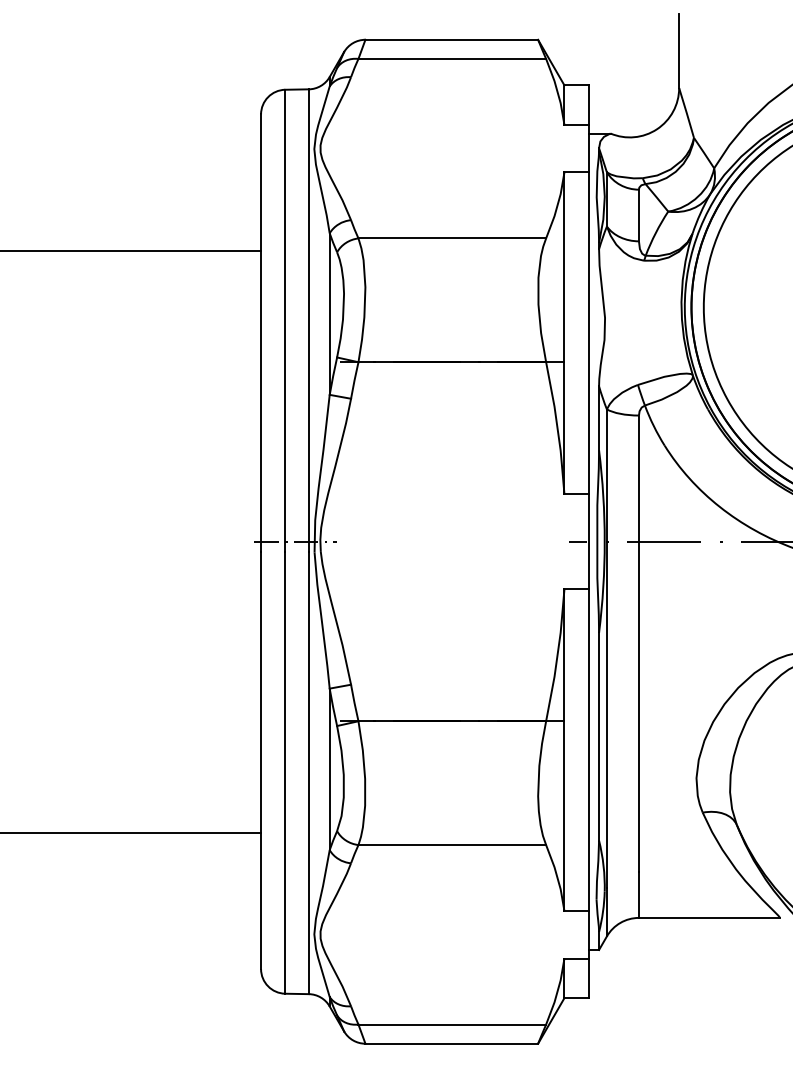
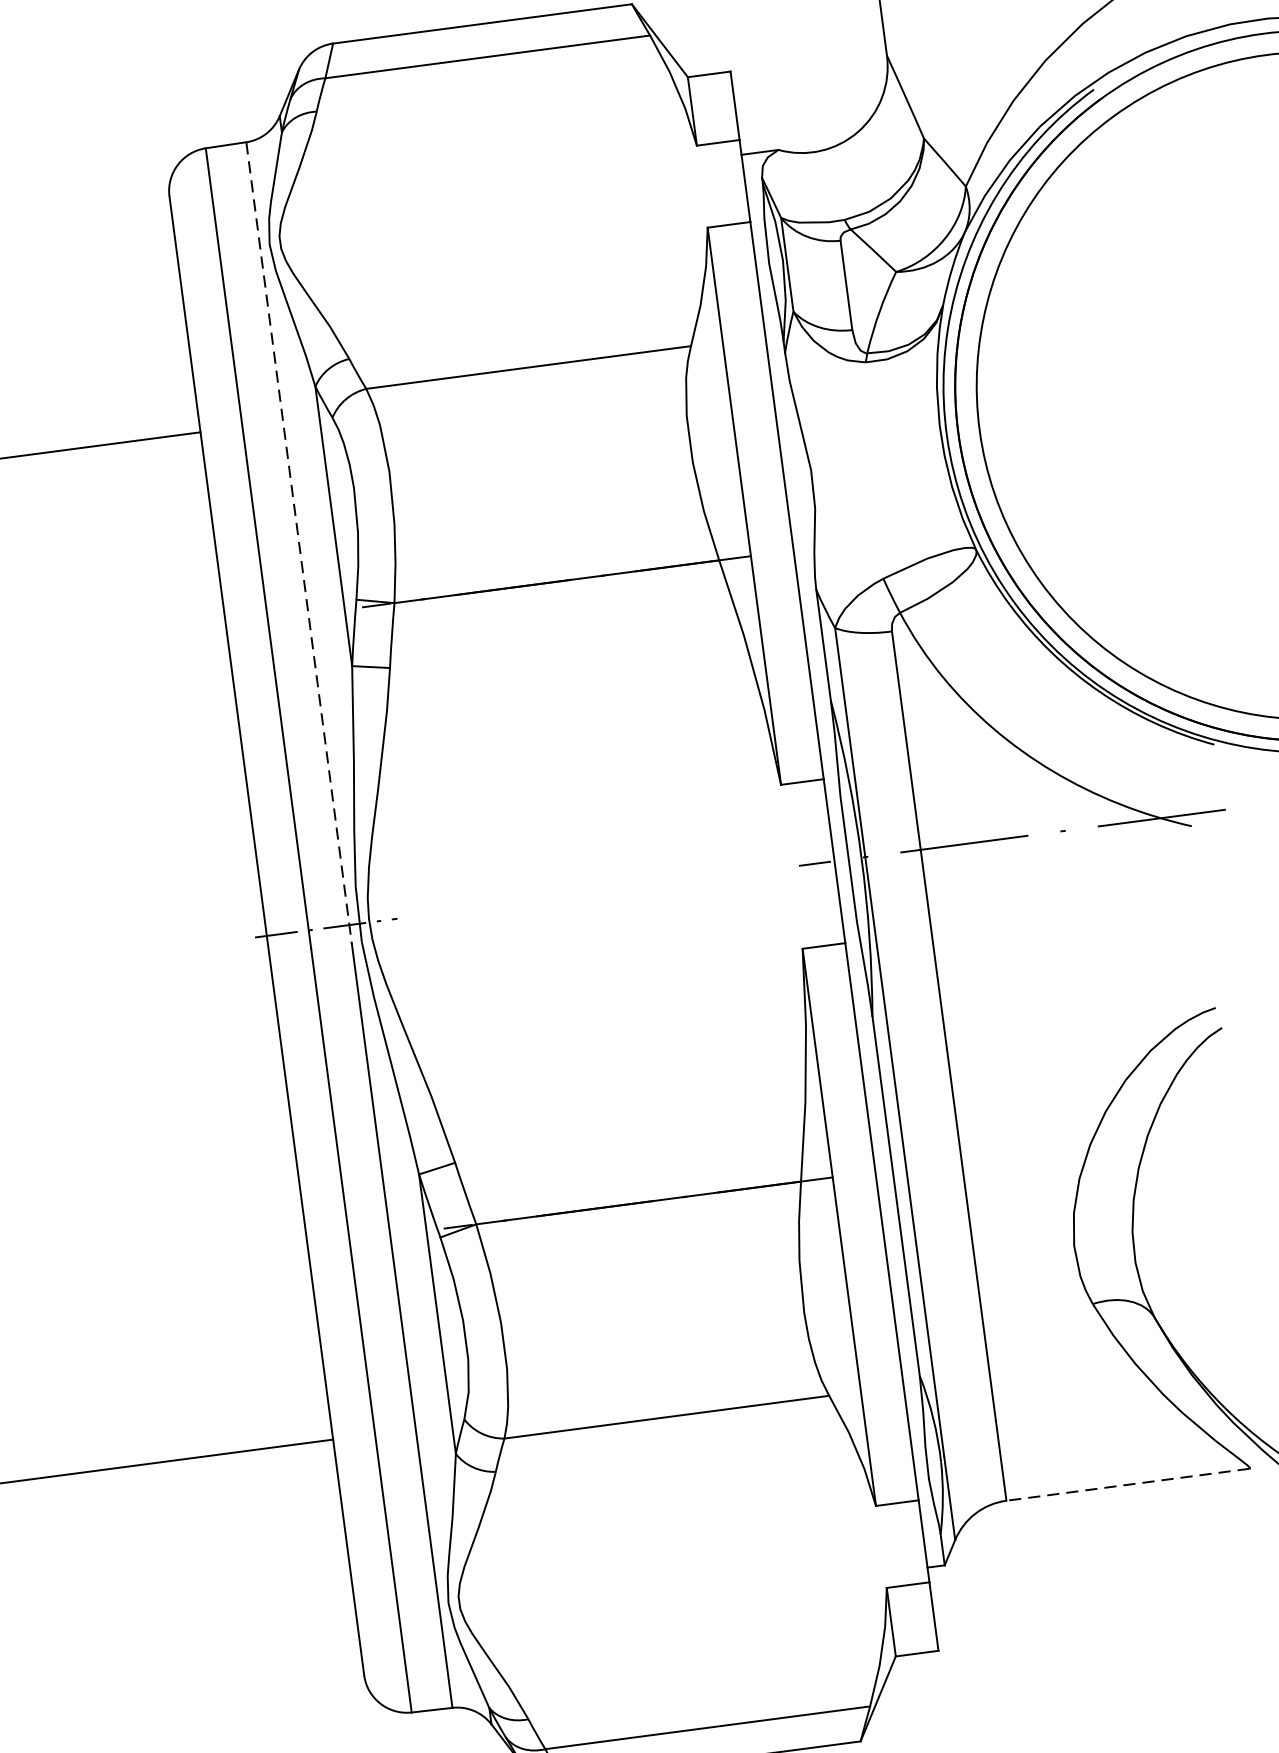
line: (308, 320) -> (298, 542), solid -> dashed
line: (708, 917) -> (1126, 1484), solid -> dashed

